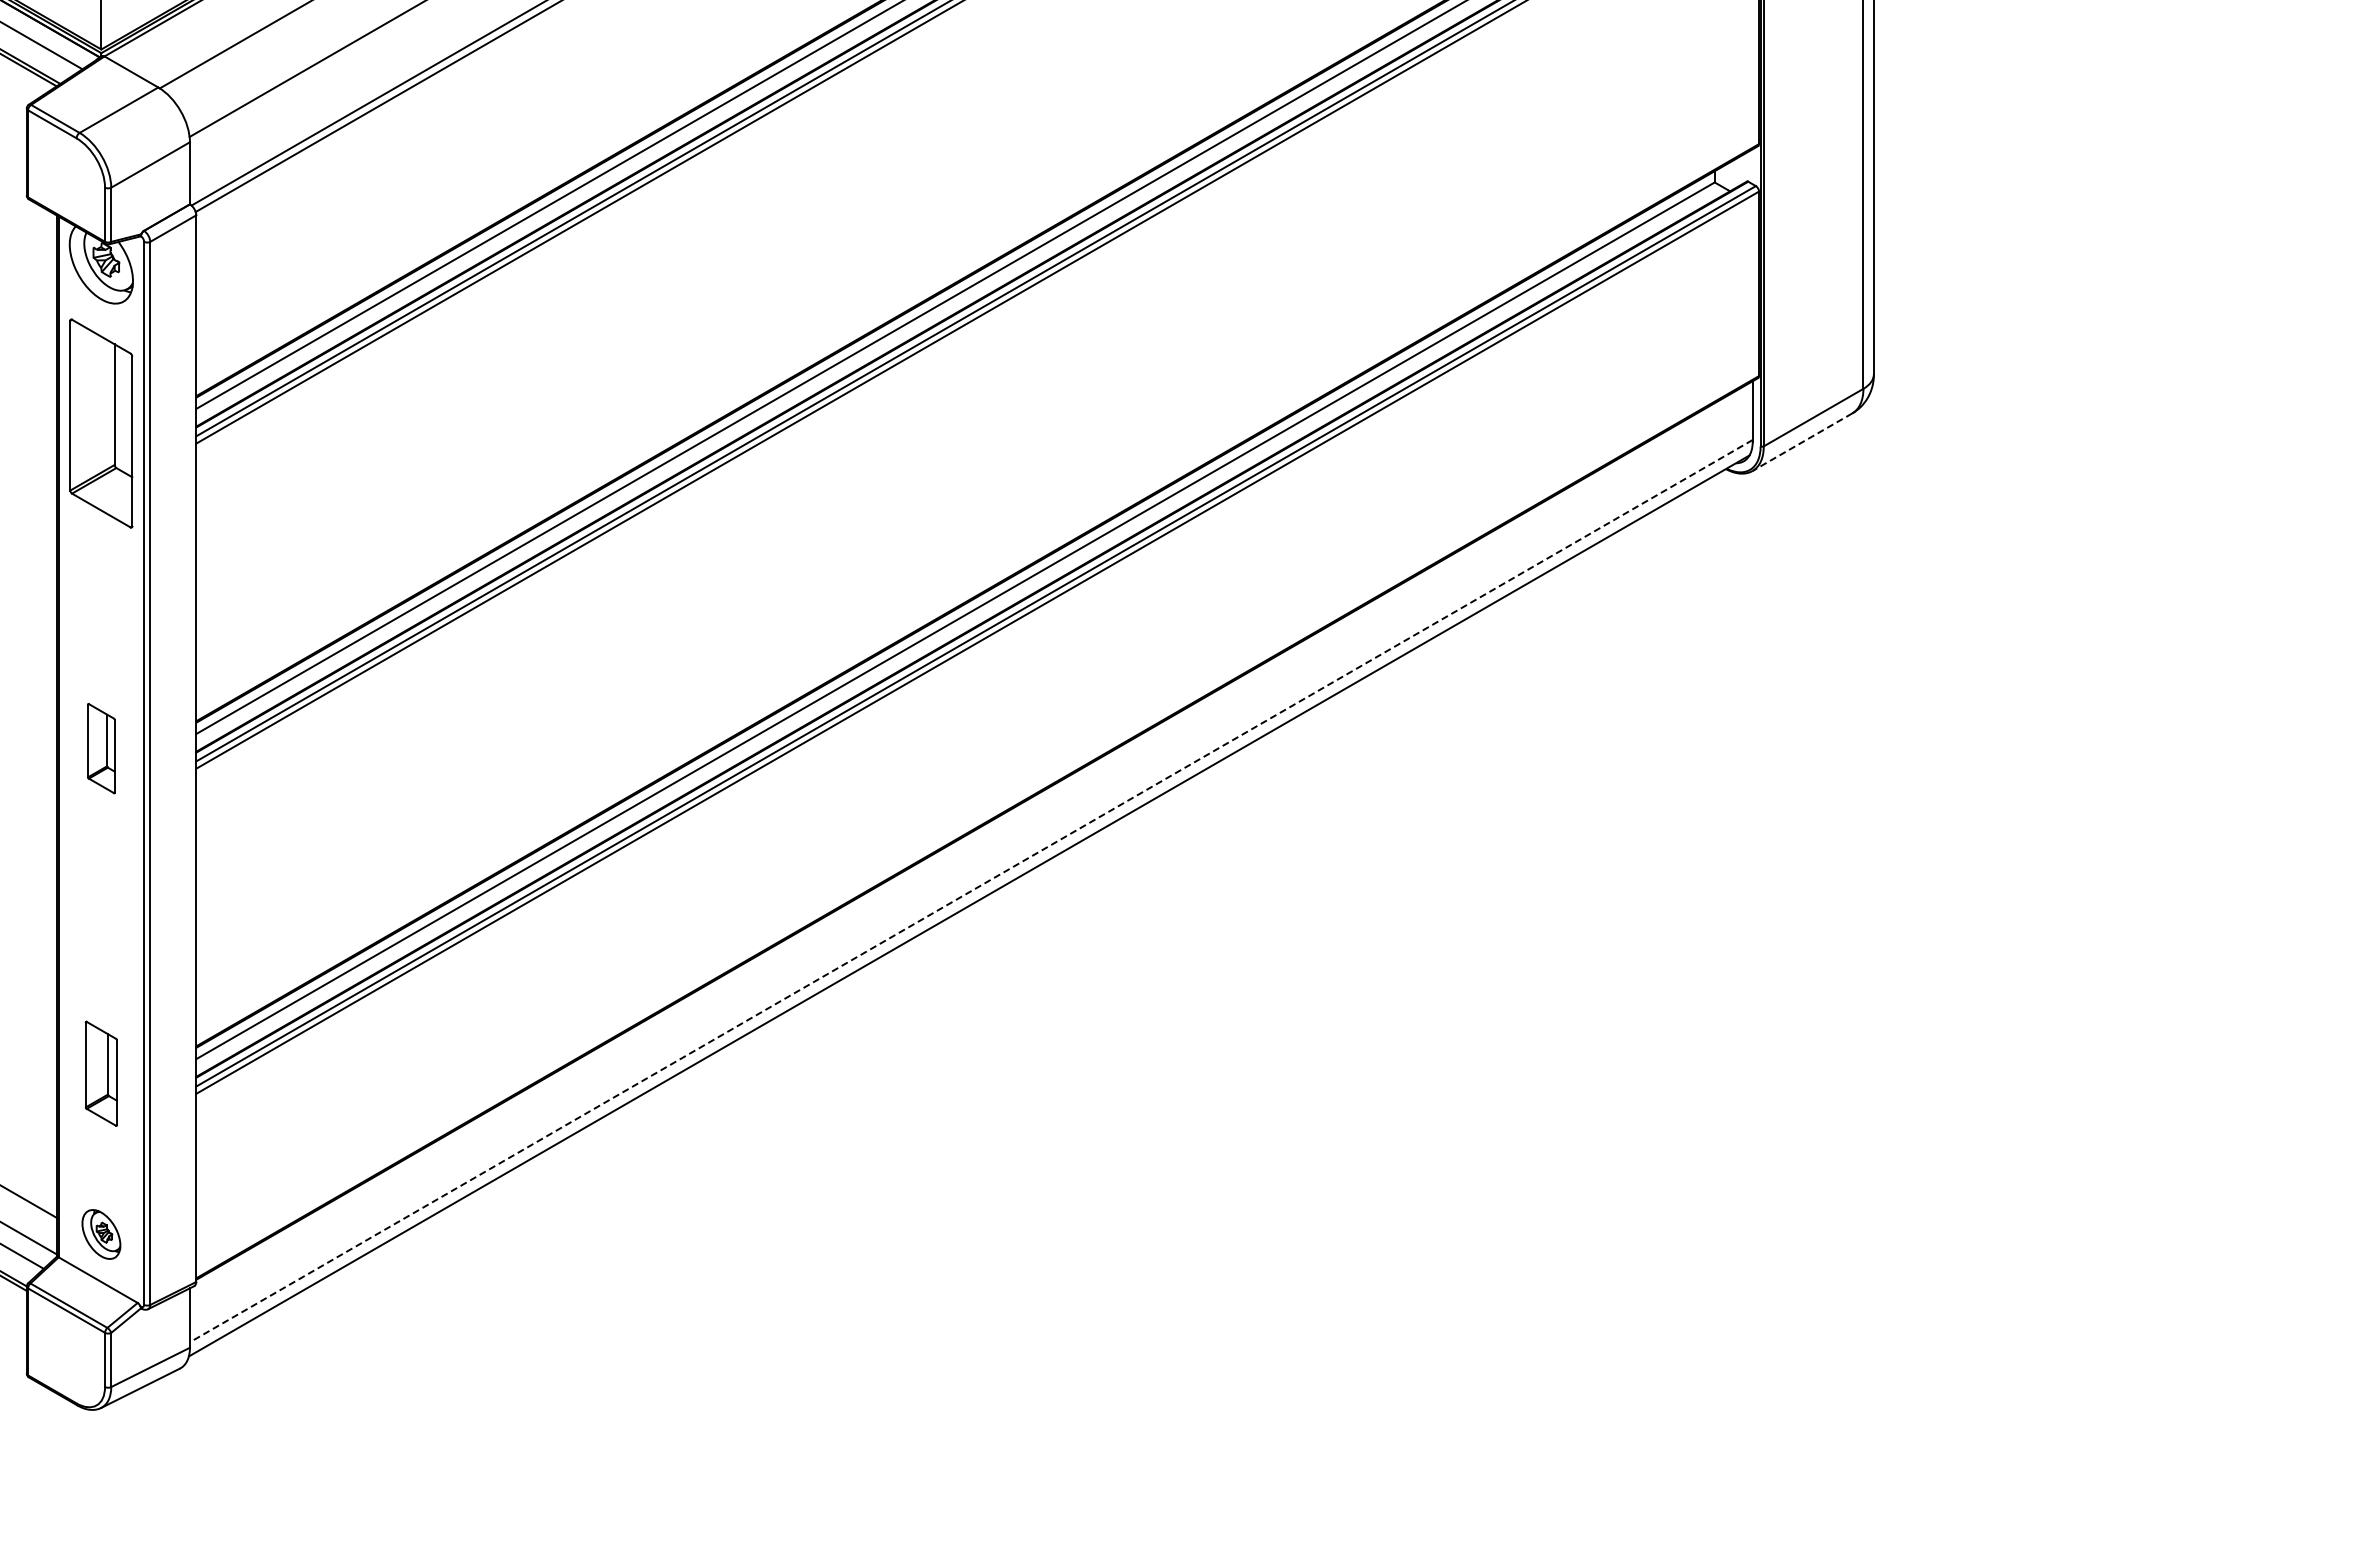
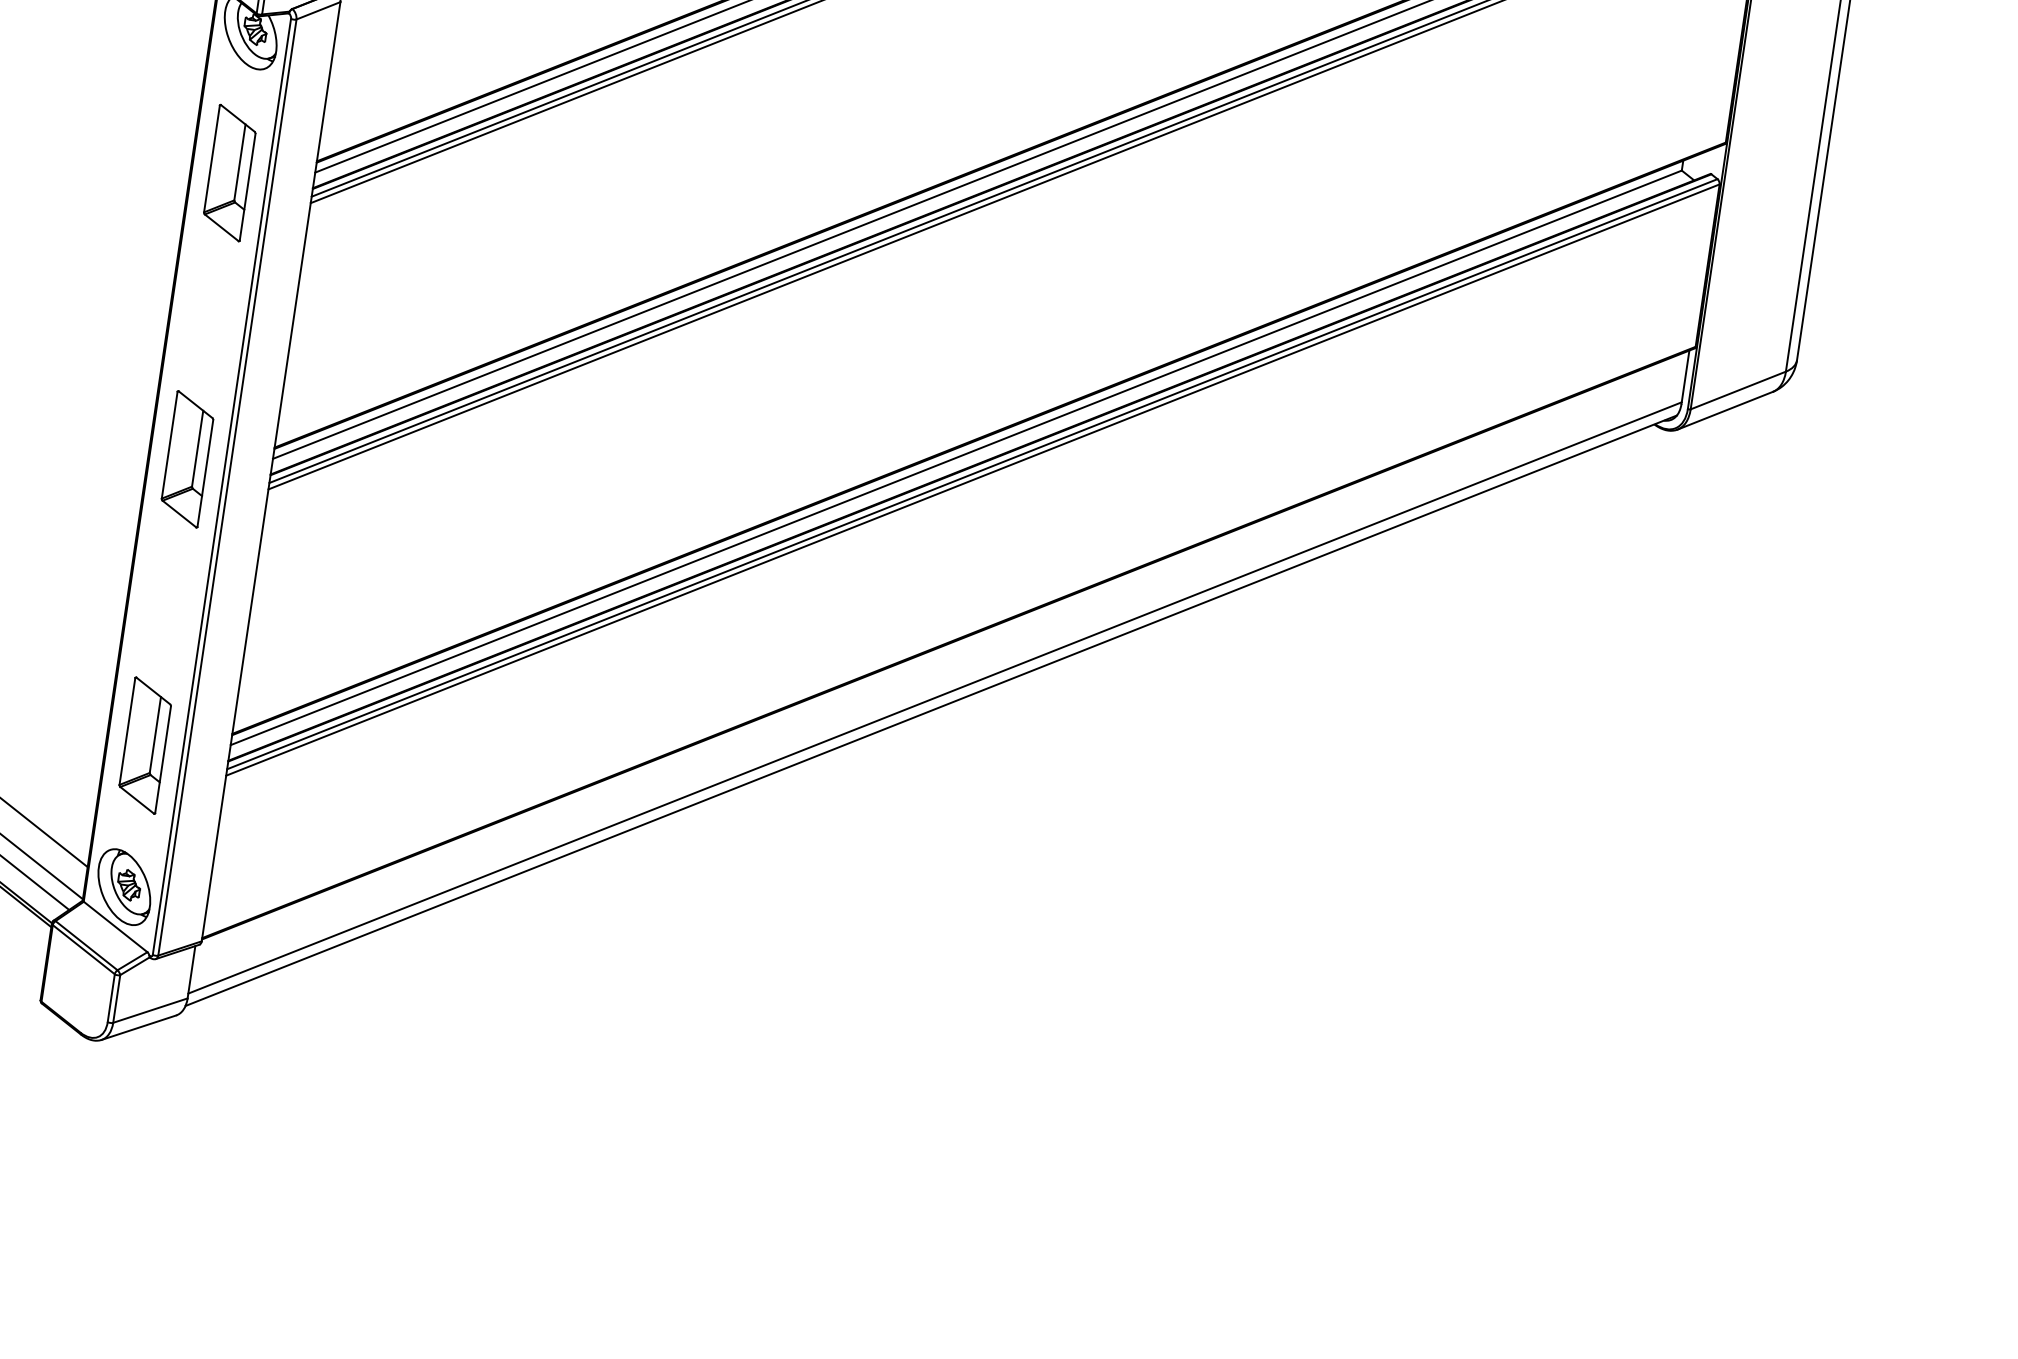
part: (101, 423) -> (229, 173), size x0.71
line: (1802, 442) -> (1725, 410), dashed -> solid
part: (101, 748) -> (187, 459), size x1.67
line: (970, 891) -> (934, 698), dashed -> solid
part: (101, 1073) -> (145, 745), size x1.43
part: (101, 1234) -> (124, 887), size x1.67

